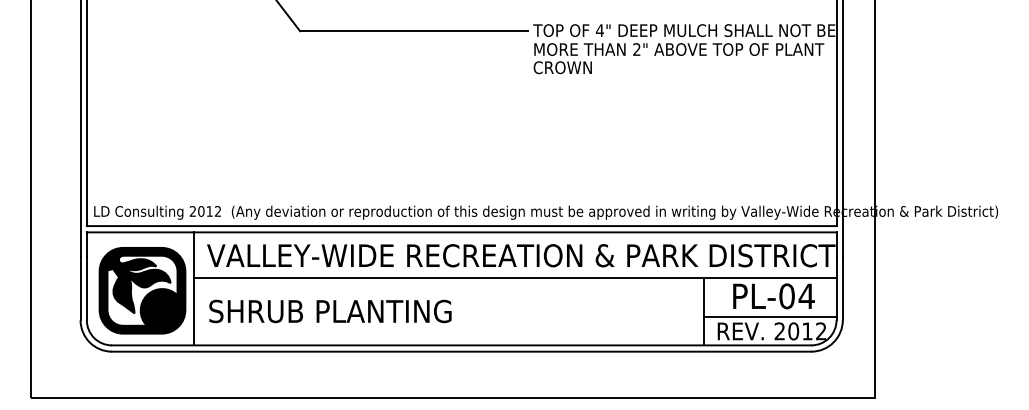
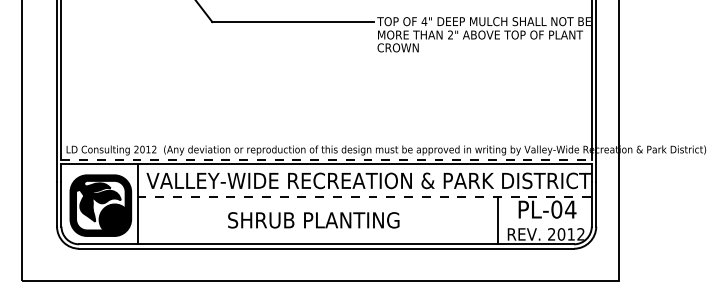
line: (462, 225) -> (327, 159), solid -> dashed
line: (516, 277) -> (365, 196), solid -> dashed
text: (330, 311) -> (313, 220), moved
line: (769, 317) -> (544, 224), removed

